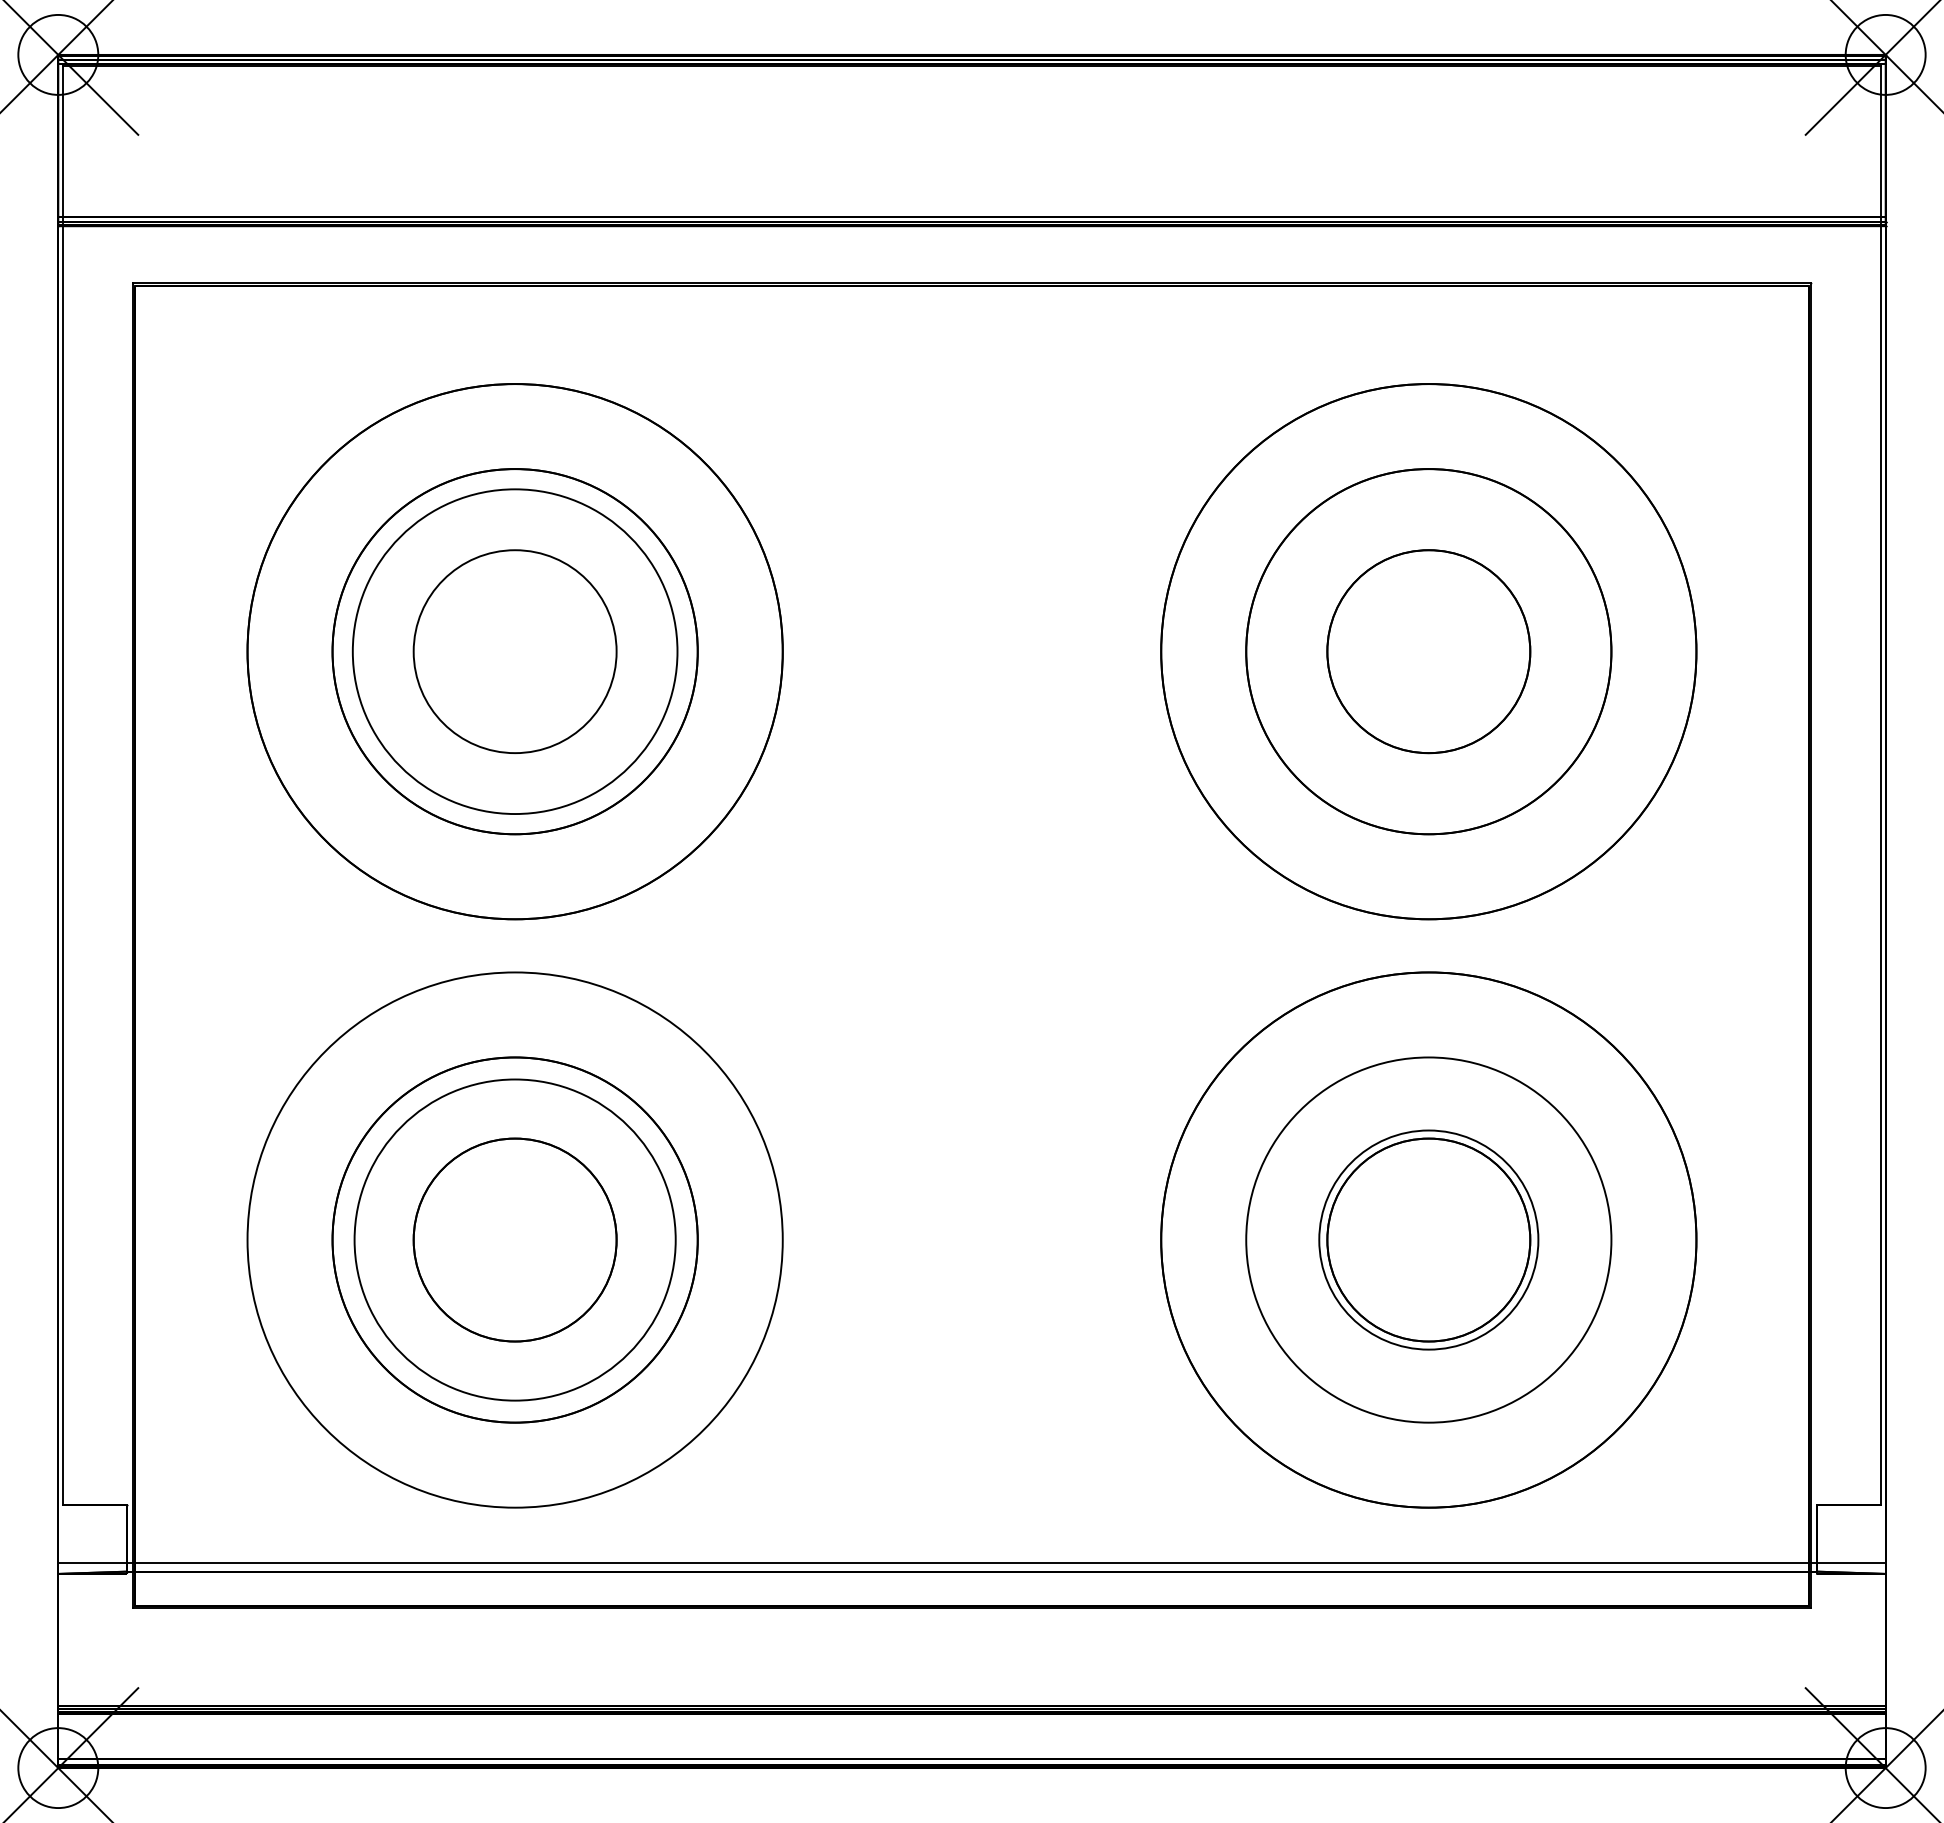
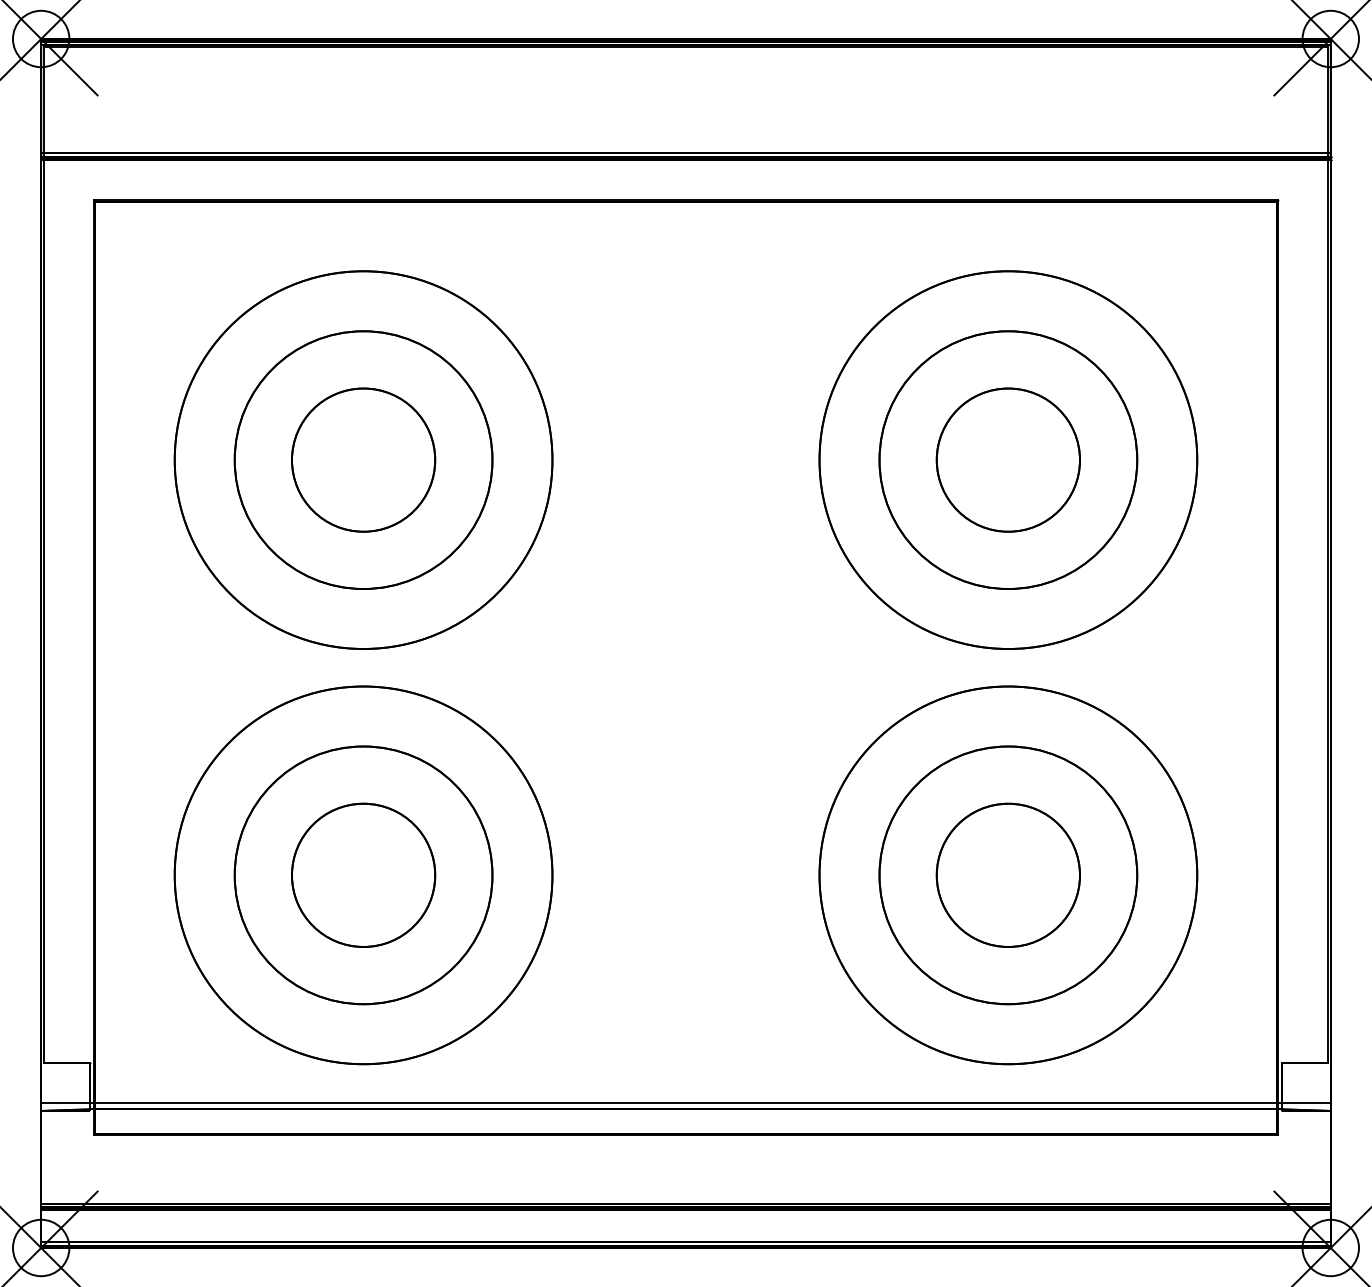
circle: (514, 651) -> (363, 460), size x0.62
circle: (514, 1239) -> (363, 874), size x1.67
circle: (1428, 1239) -> (1008, 874), size x1.67

